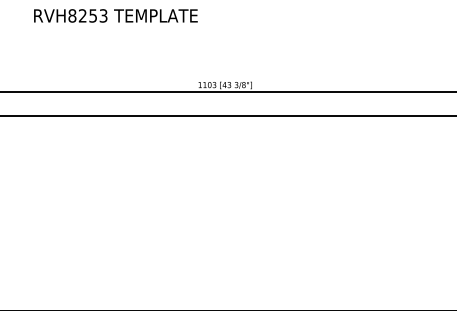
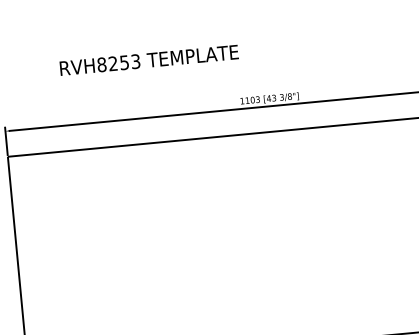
text: (115, 15) -> (148, 59), moved

